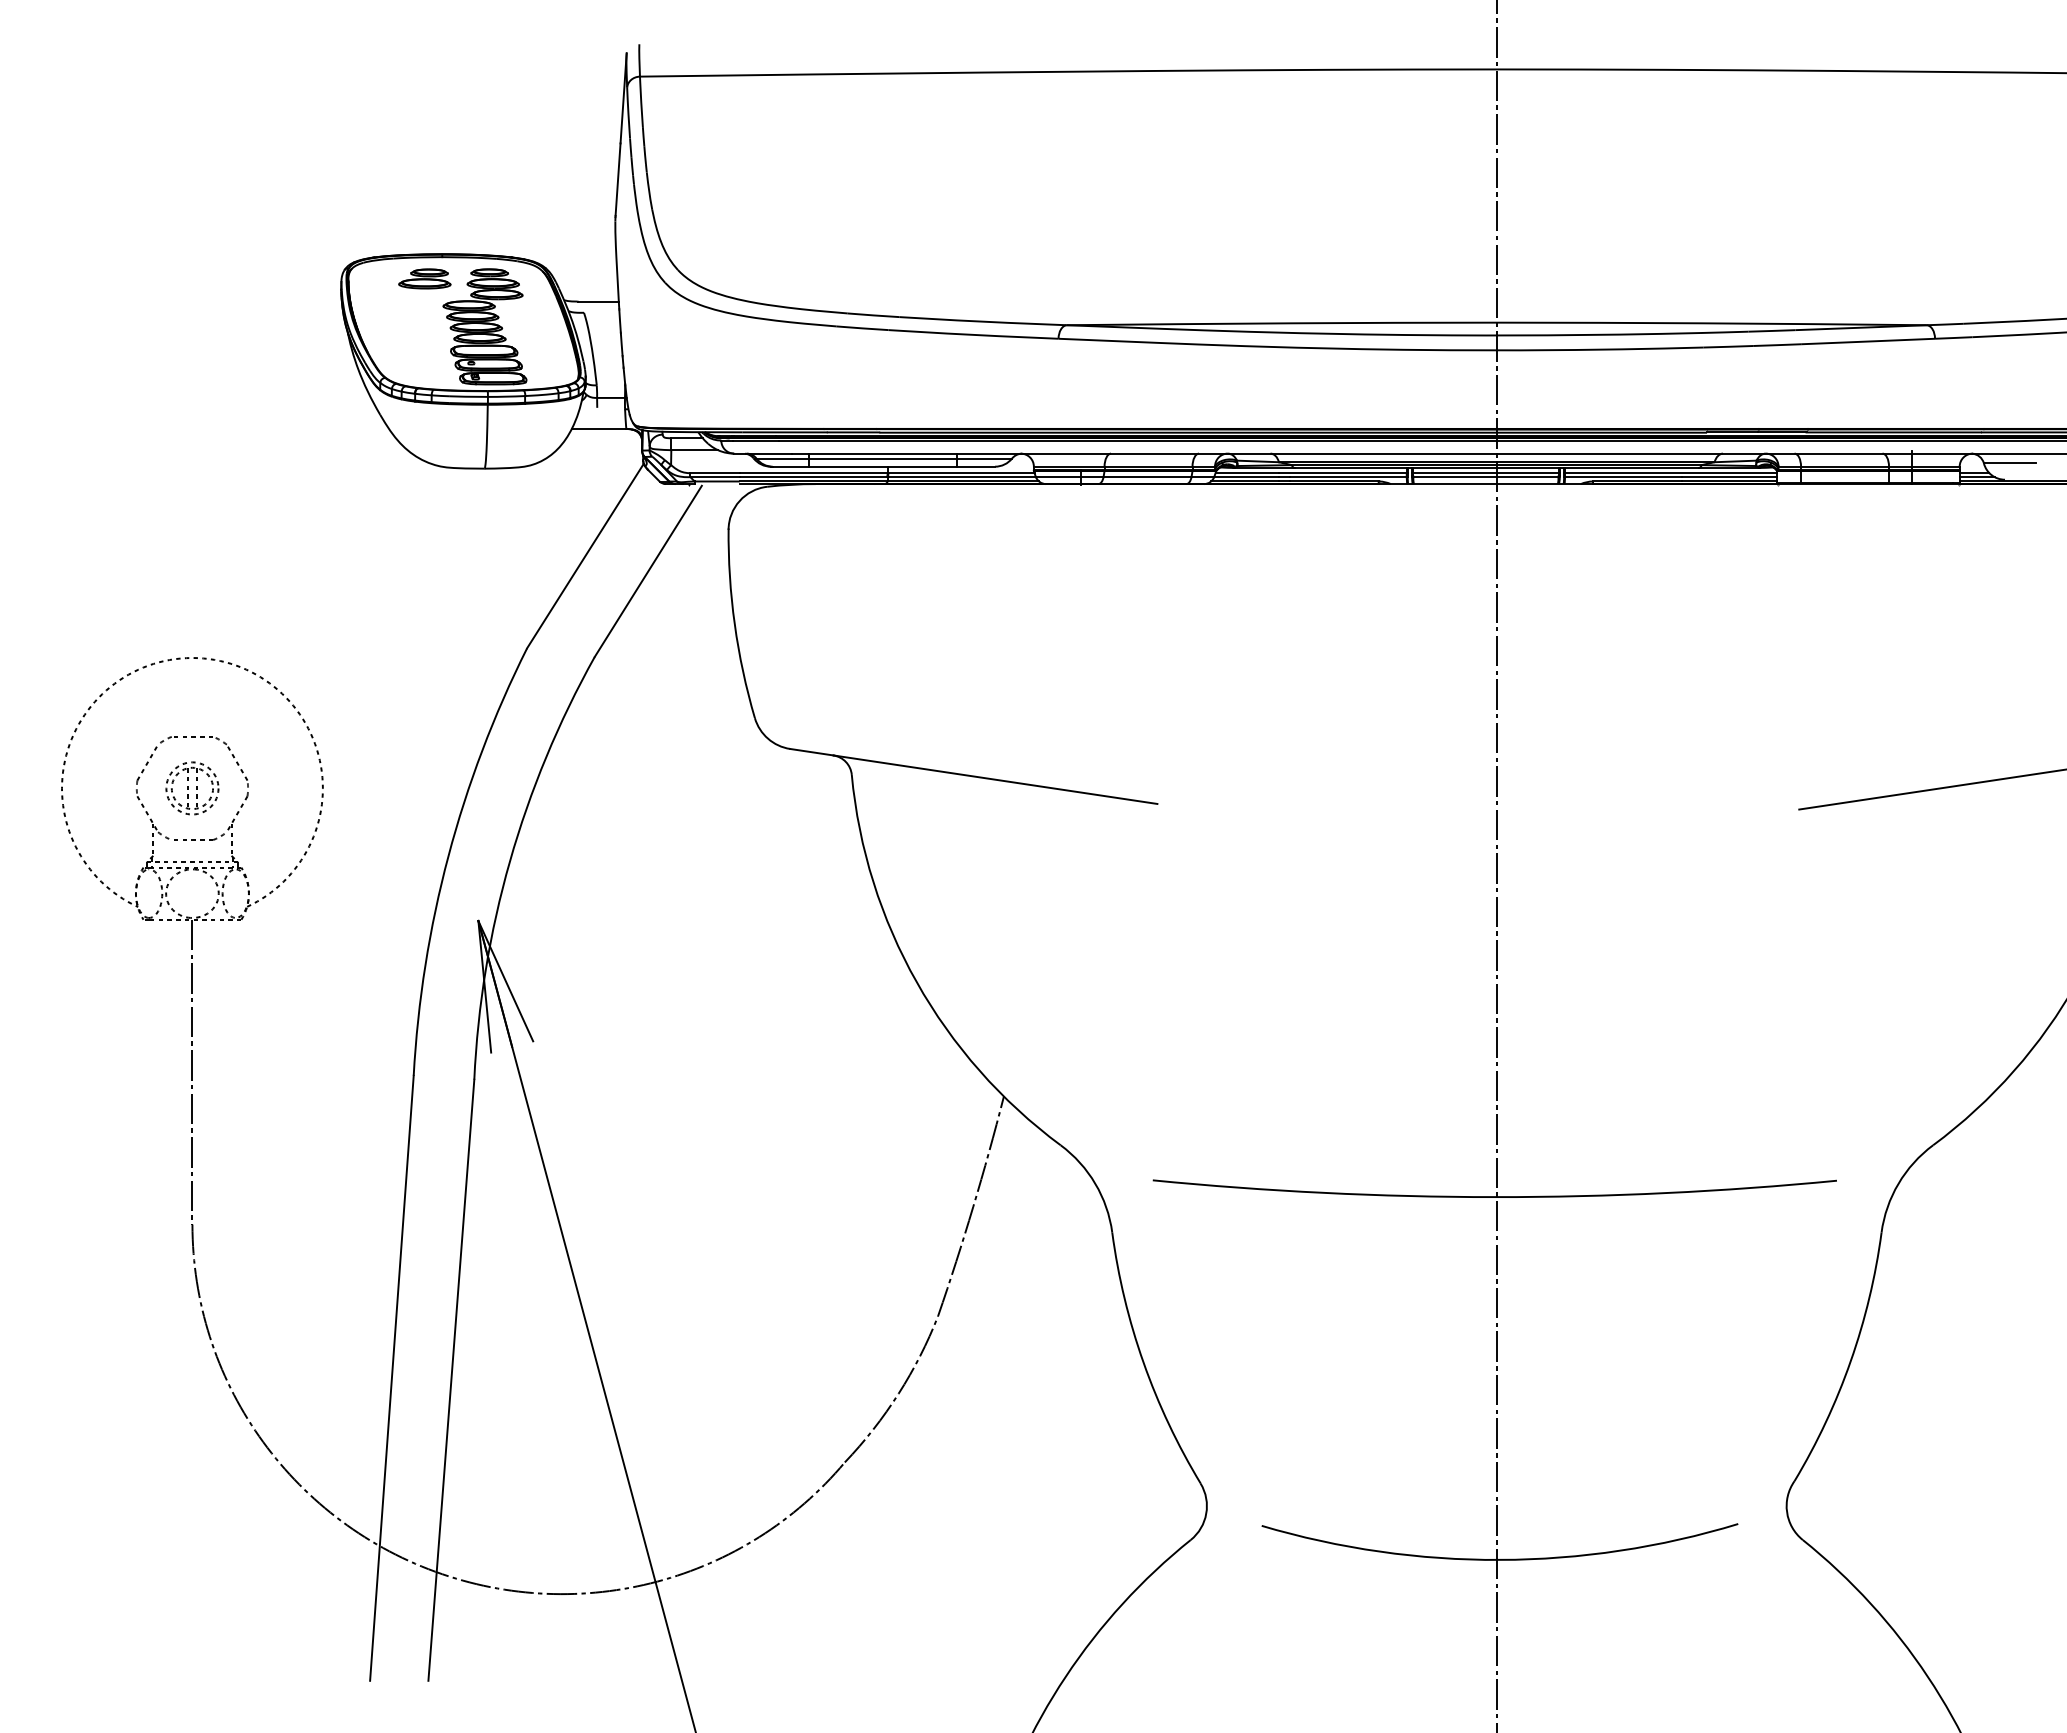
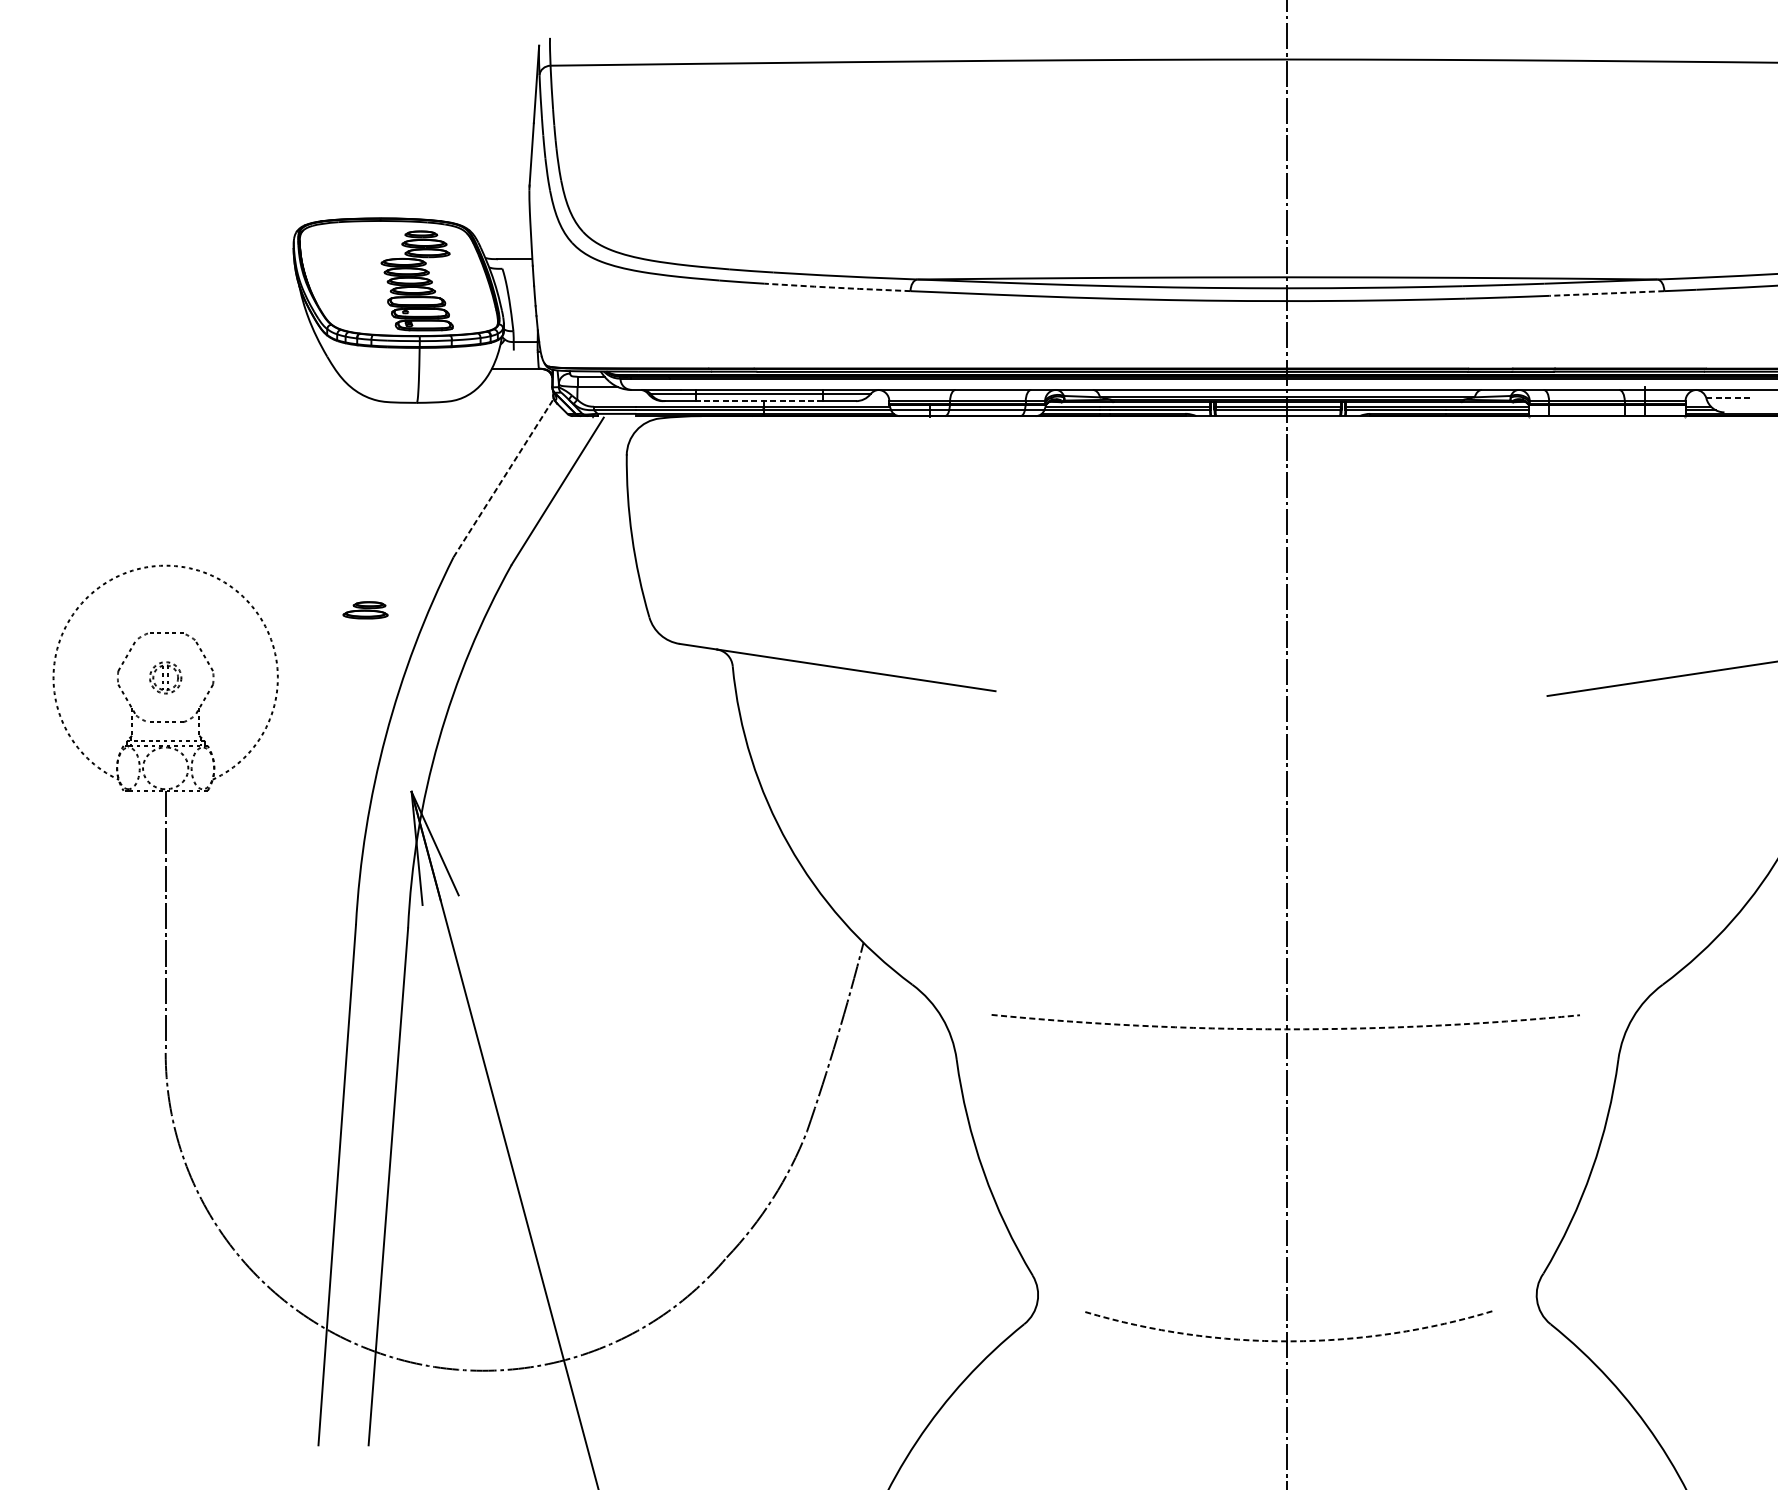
part: (424, 278) -> (365, 609), moved
line: (972, 334) -> (836, 287), solid -> dashed
line: (1867, 341) -> (1606, 293), solid -> dashed
line: (2010, 463) -> (1729, 398), solid -> dashed
line: (882, 466) -> (759, 401), solid -> dashed
line: (585, 555) -> (503, 477), solid -> dashed
part: (192, 788) -> (165, 677), size x0.7
arc: (1494, 1197) -> (1285, 1029), solid -> dashed
arc: (1500, 1559) -> (1290, 1340), solid -> dashed

